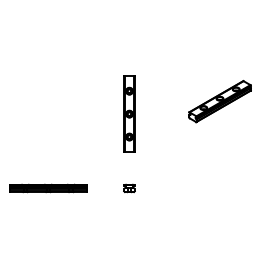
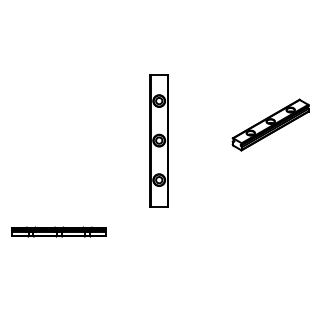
part: (129, 113) -> (159, 139), size x1.4
part: (129, 188) -> (159, 232), removed

